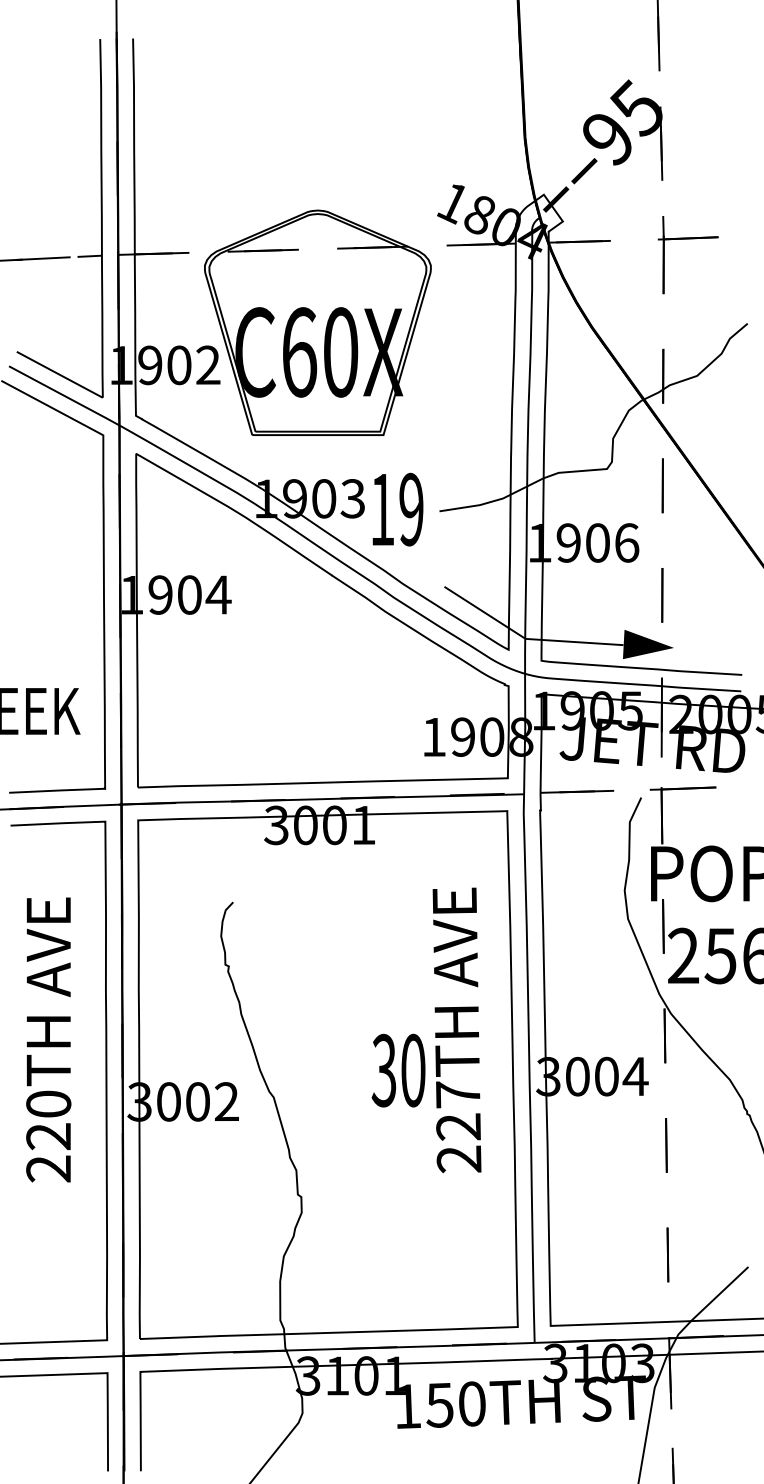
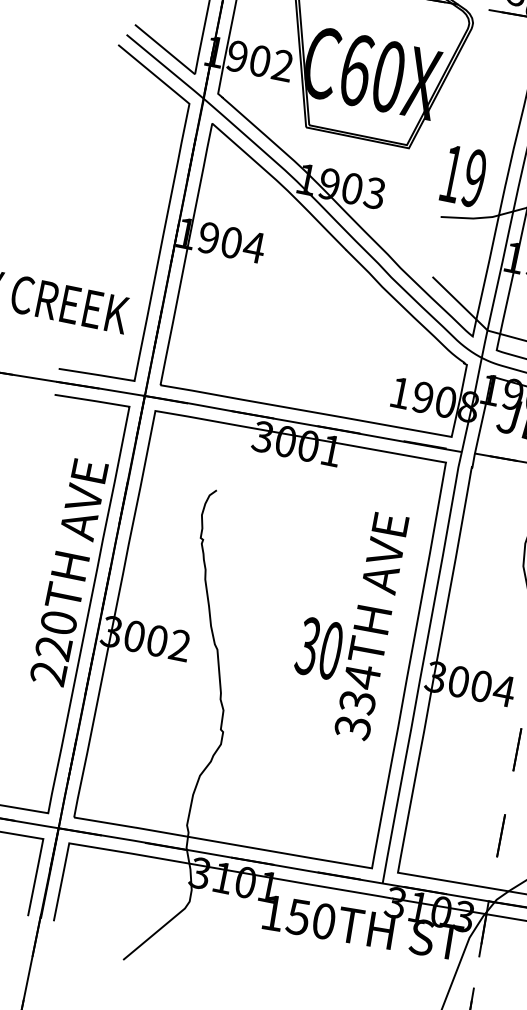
text: (397, 509) -> (463, 176), moved
text: (48, 1039) -> (69, 572), moved
text: (458, 1126) -> (357, 701), 227TH -> 334TH

